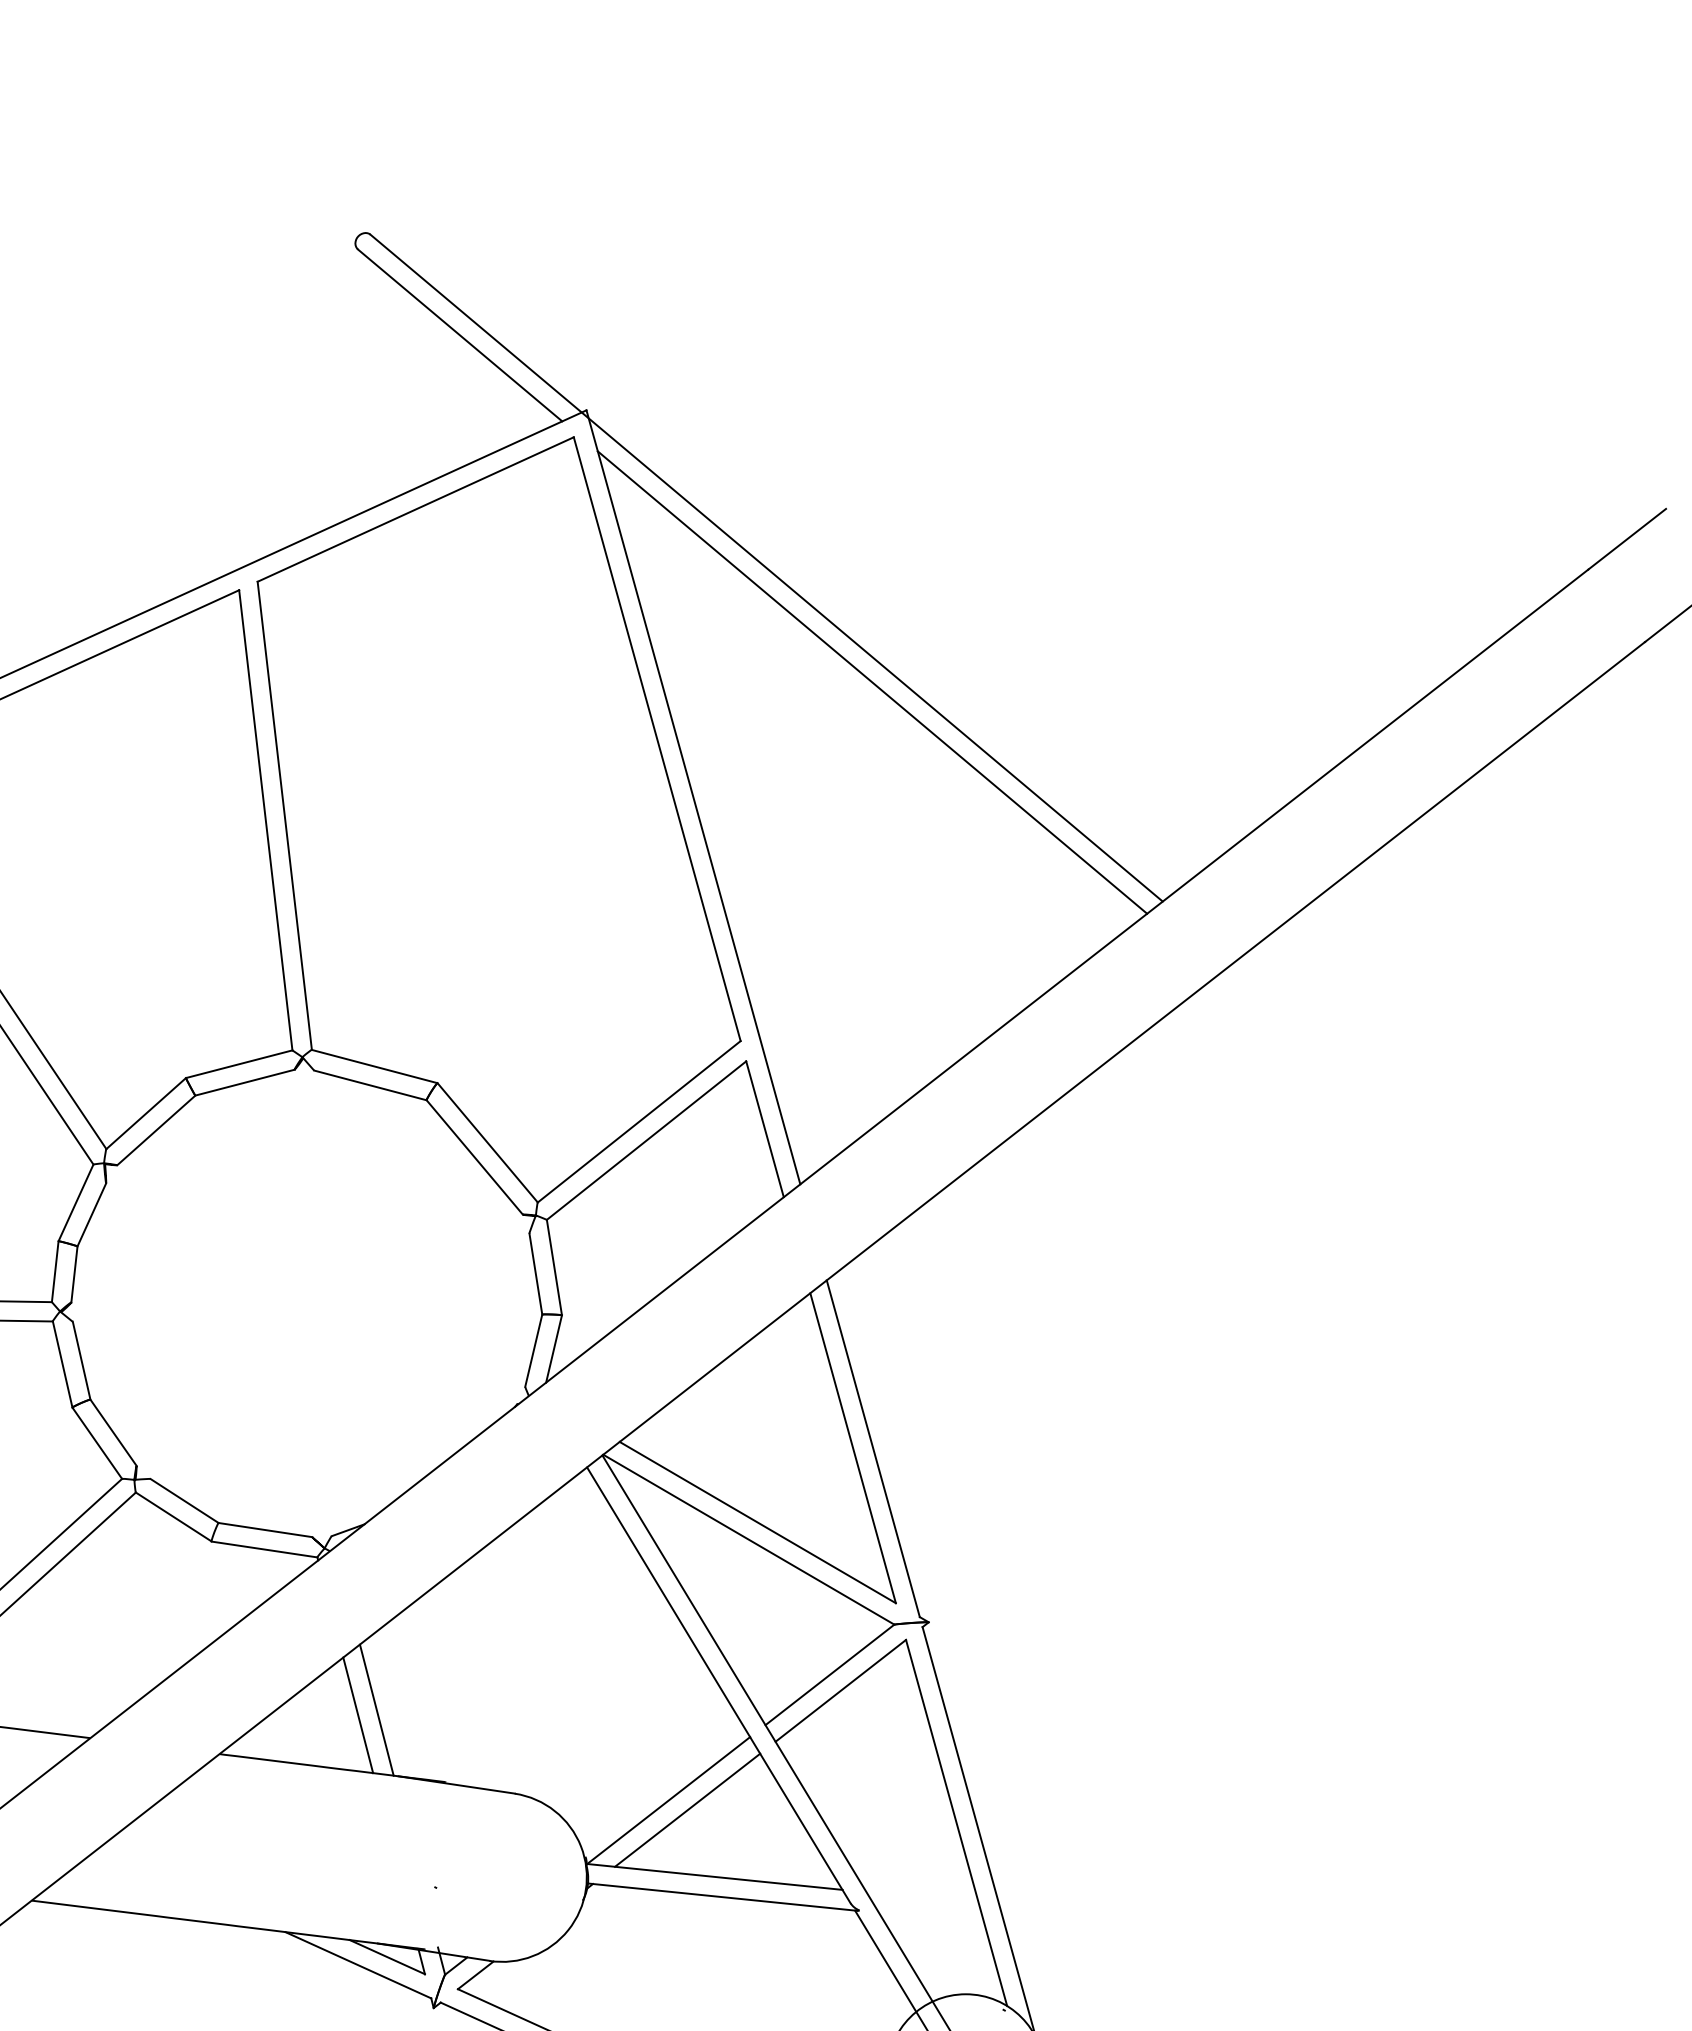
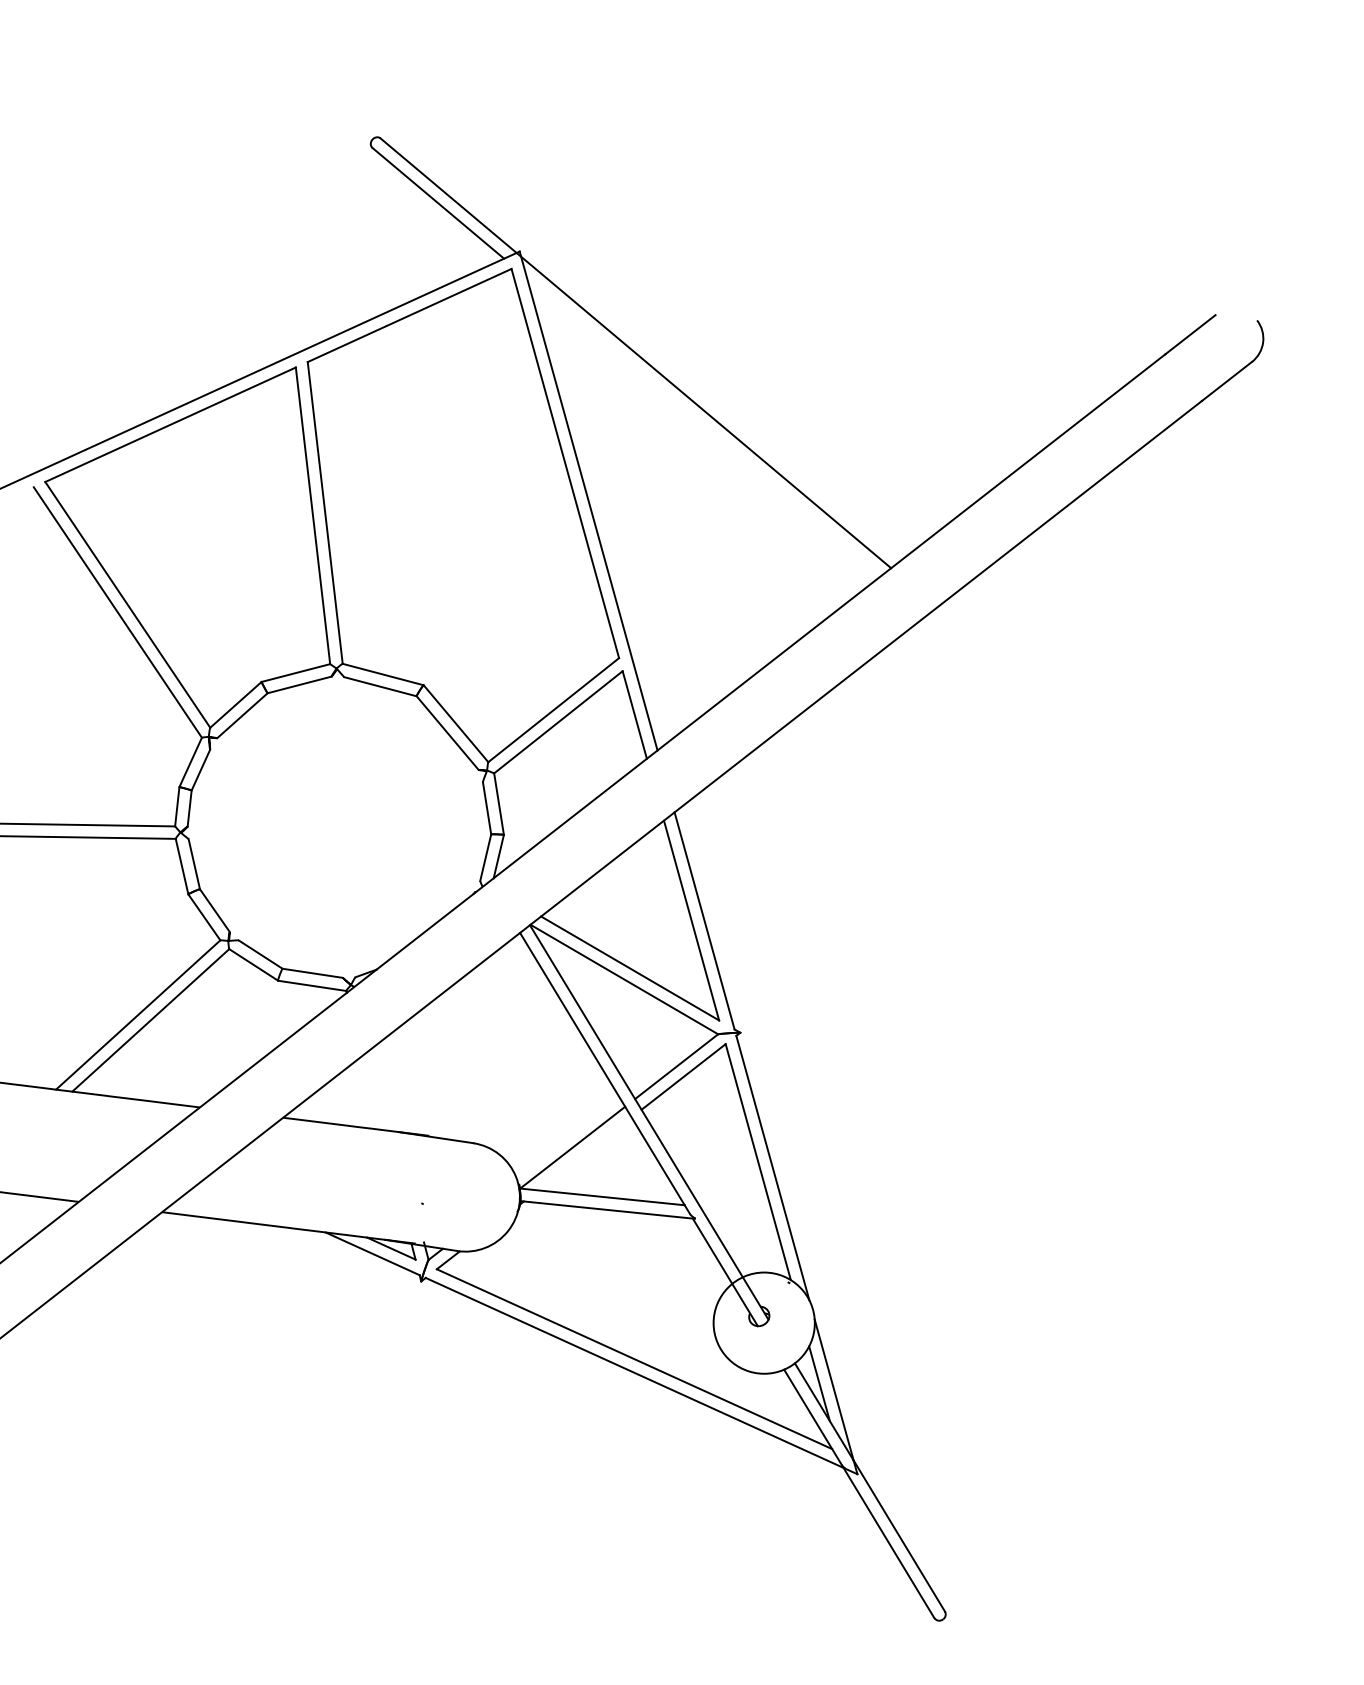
line: (871, 681) -> (703, 426), removed
line: (376, 1710) -> (384, 1089), removed
line: (358, 1714) -> (372, 1092), removed
line: (686, 1809) -> (584, 1153), removed

